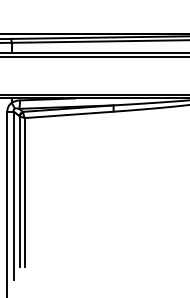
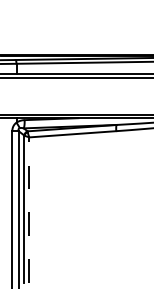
line: (24, 191) -> (29, 209), solid -> dashed

